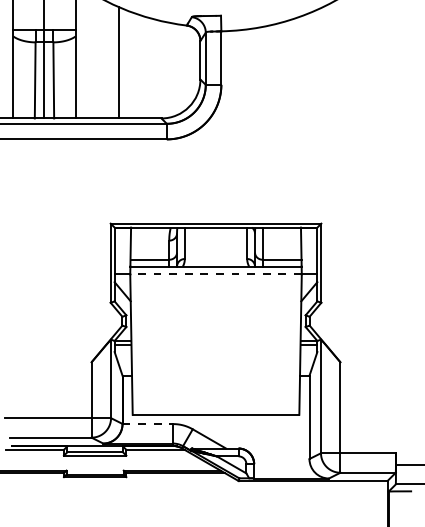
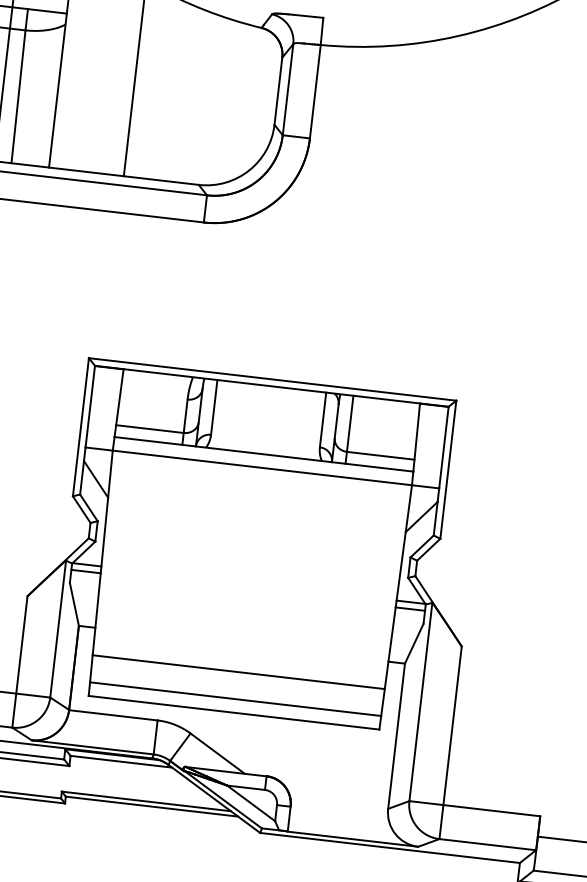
line: (216, 274) -> (263, 468), dashed -> solid
line: (215, 391) -> (237, 672), added
line: (215, 406) -> (234, 698), added
line: (148, 424) -> (114, 716), dashed -> solid

